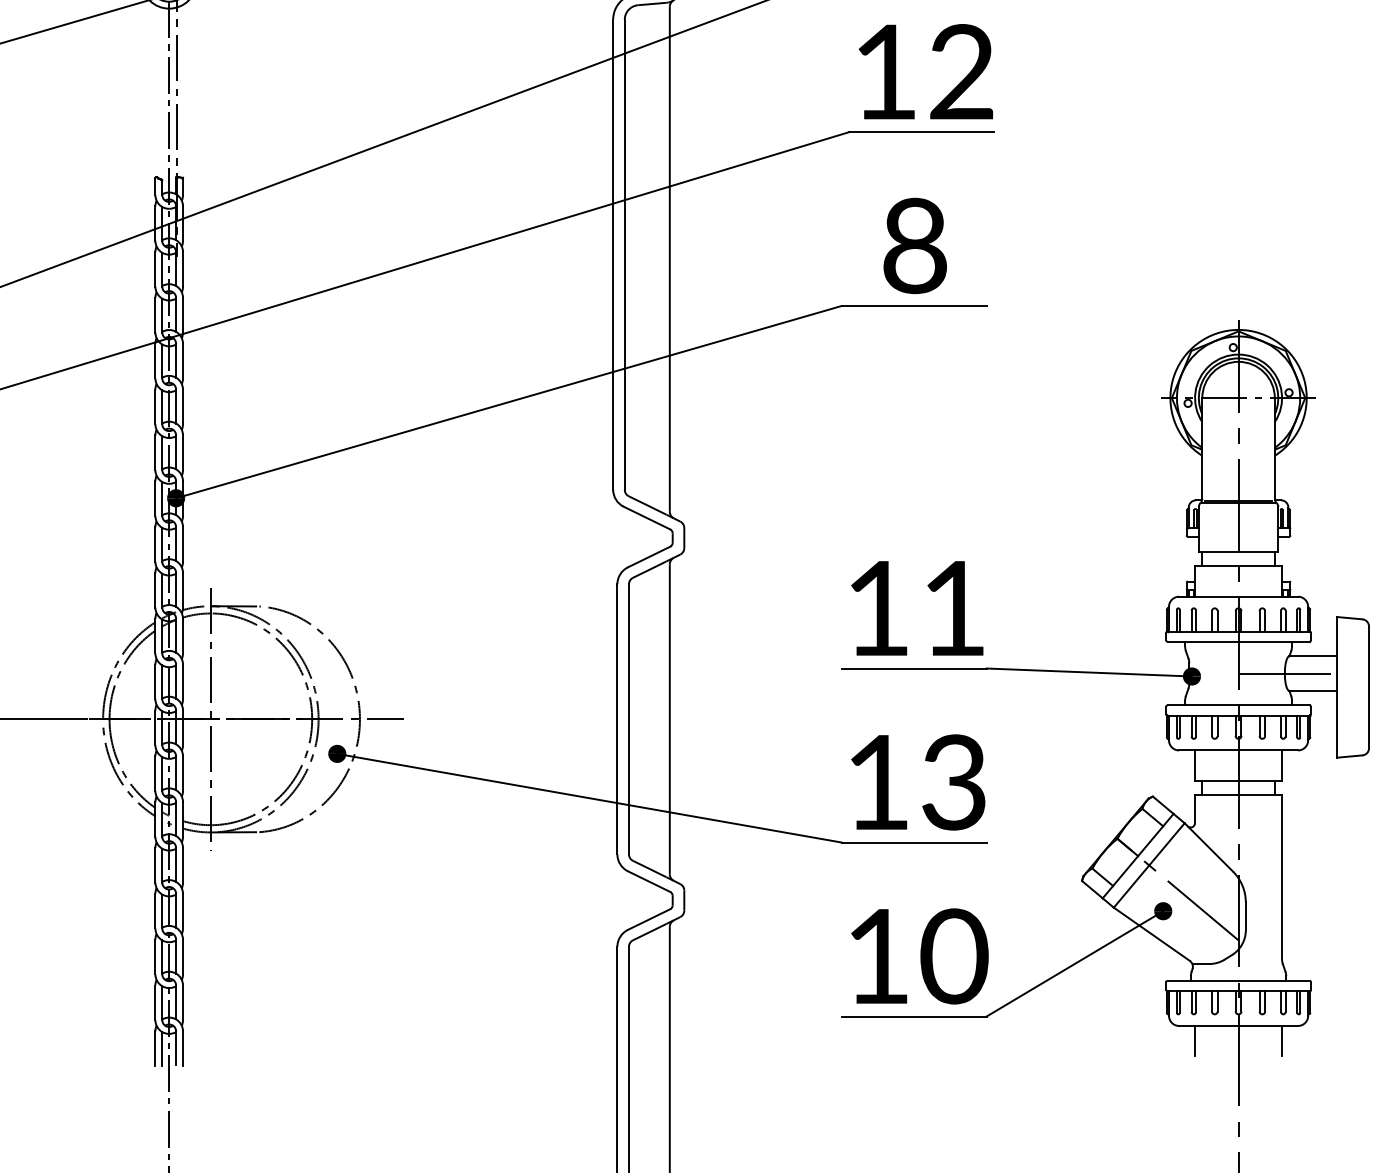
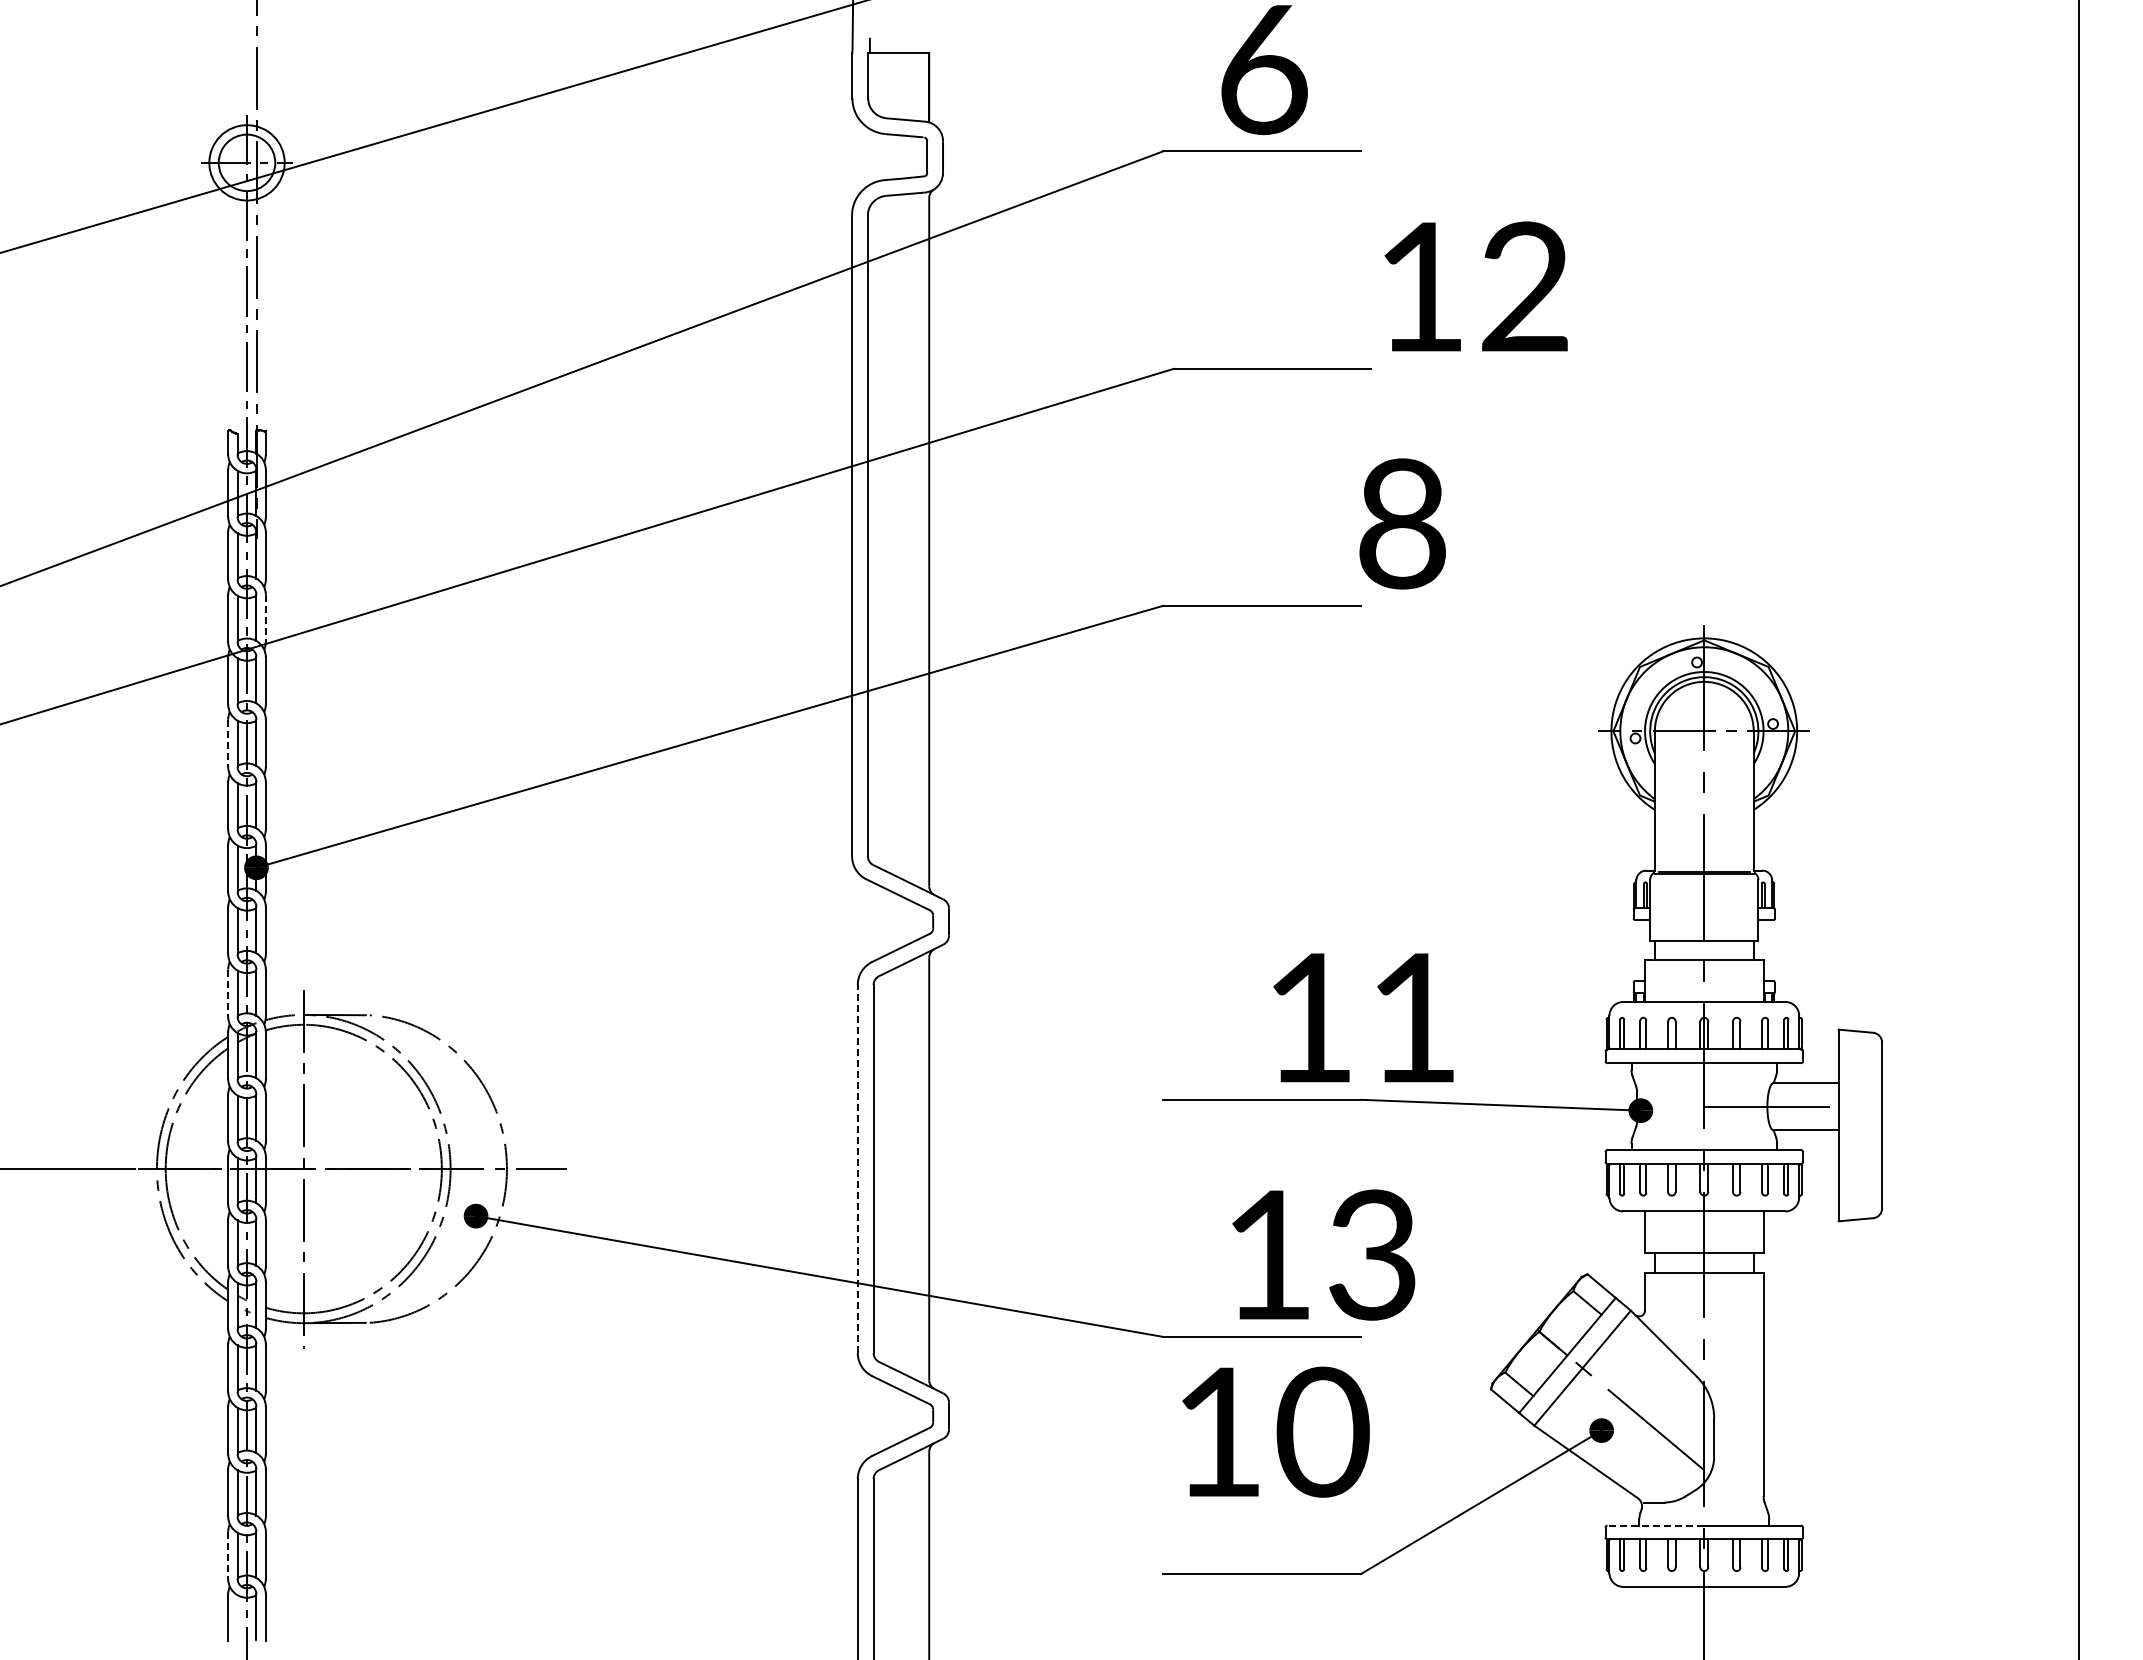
text: (925, 71) -> (1475, 286), moved
text: (915, 245) -> (1402, 523), moved
line: (182, 315) -> (265, 618), solid -> dashed
line: (155, 407) -> (228, 743), solid -> dashed
line: (155, 590) -> (228, 993), solid -> dashed
text: (917, 608) -> (1363, 1017), moved
line: (617, 718) -> (857, 1168), solid -> dashed
text: (918, 782) -> (1323, 1254), moved
text: (919, 955) -> (1275, 1431), moved
line: (1202, 980) -> (1655, 1525), solid -> dashed
line: (155, 1002) -> (228, 1555), solid -> dashed
line: (1195, 1041) -> (1645, 1607), removed
line: (1282, 1041) -> (1763, 1607), removed
line: (162, 1049) -> (237, 1618), removed

